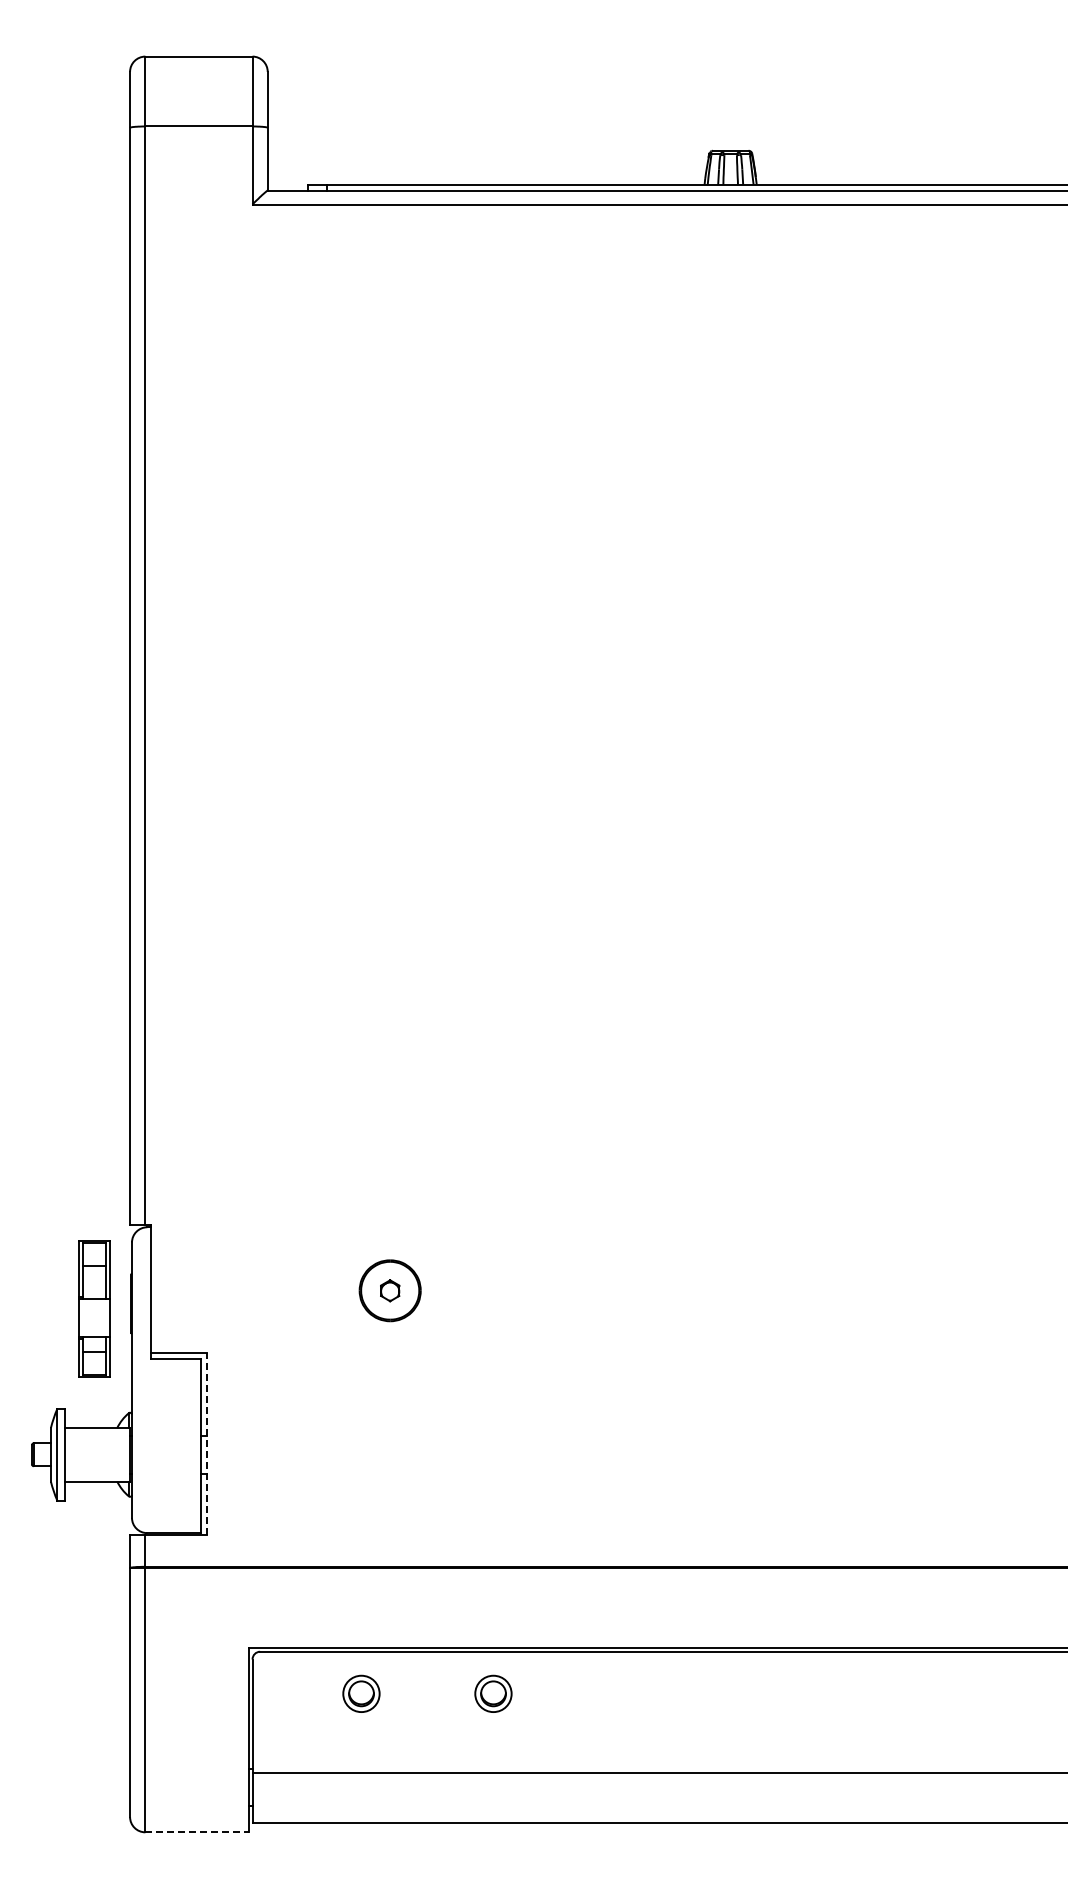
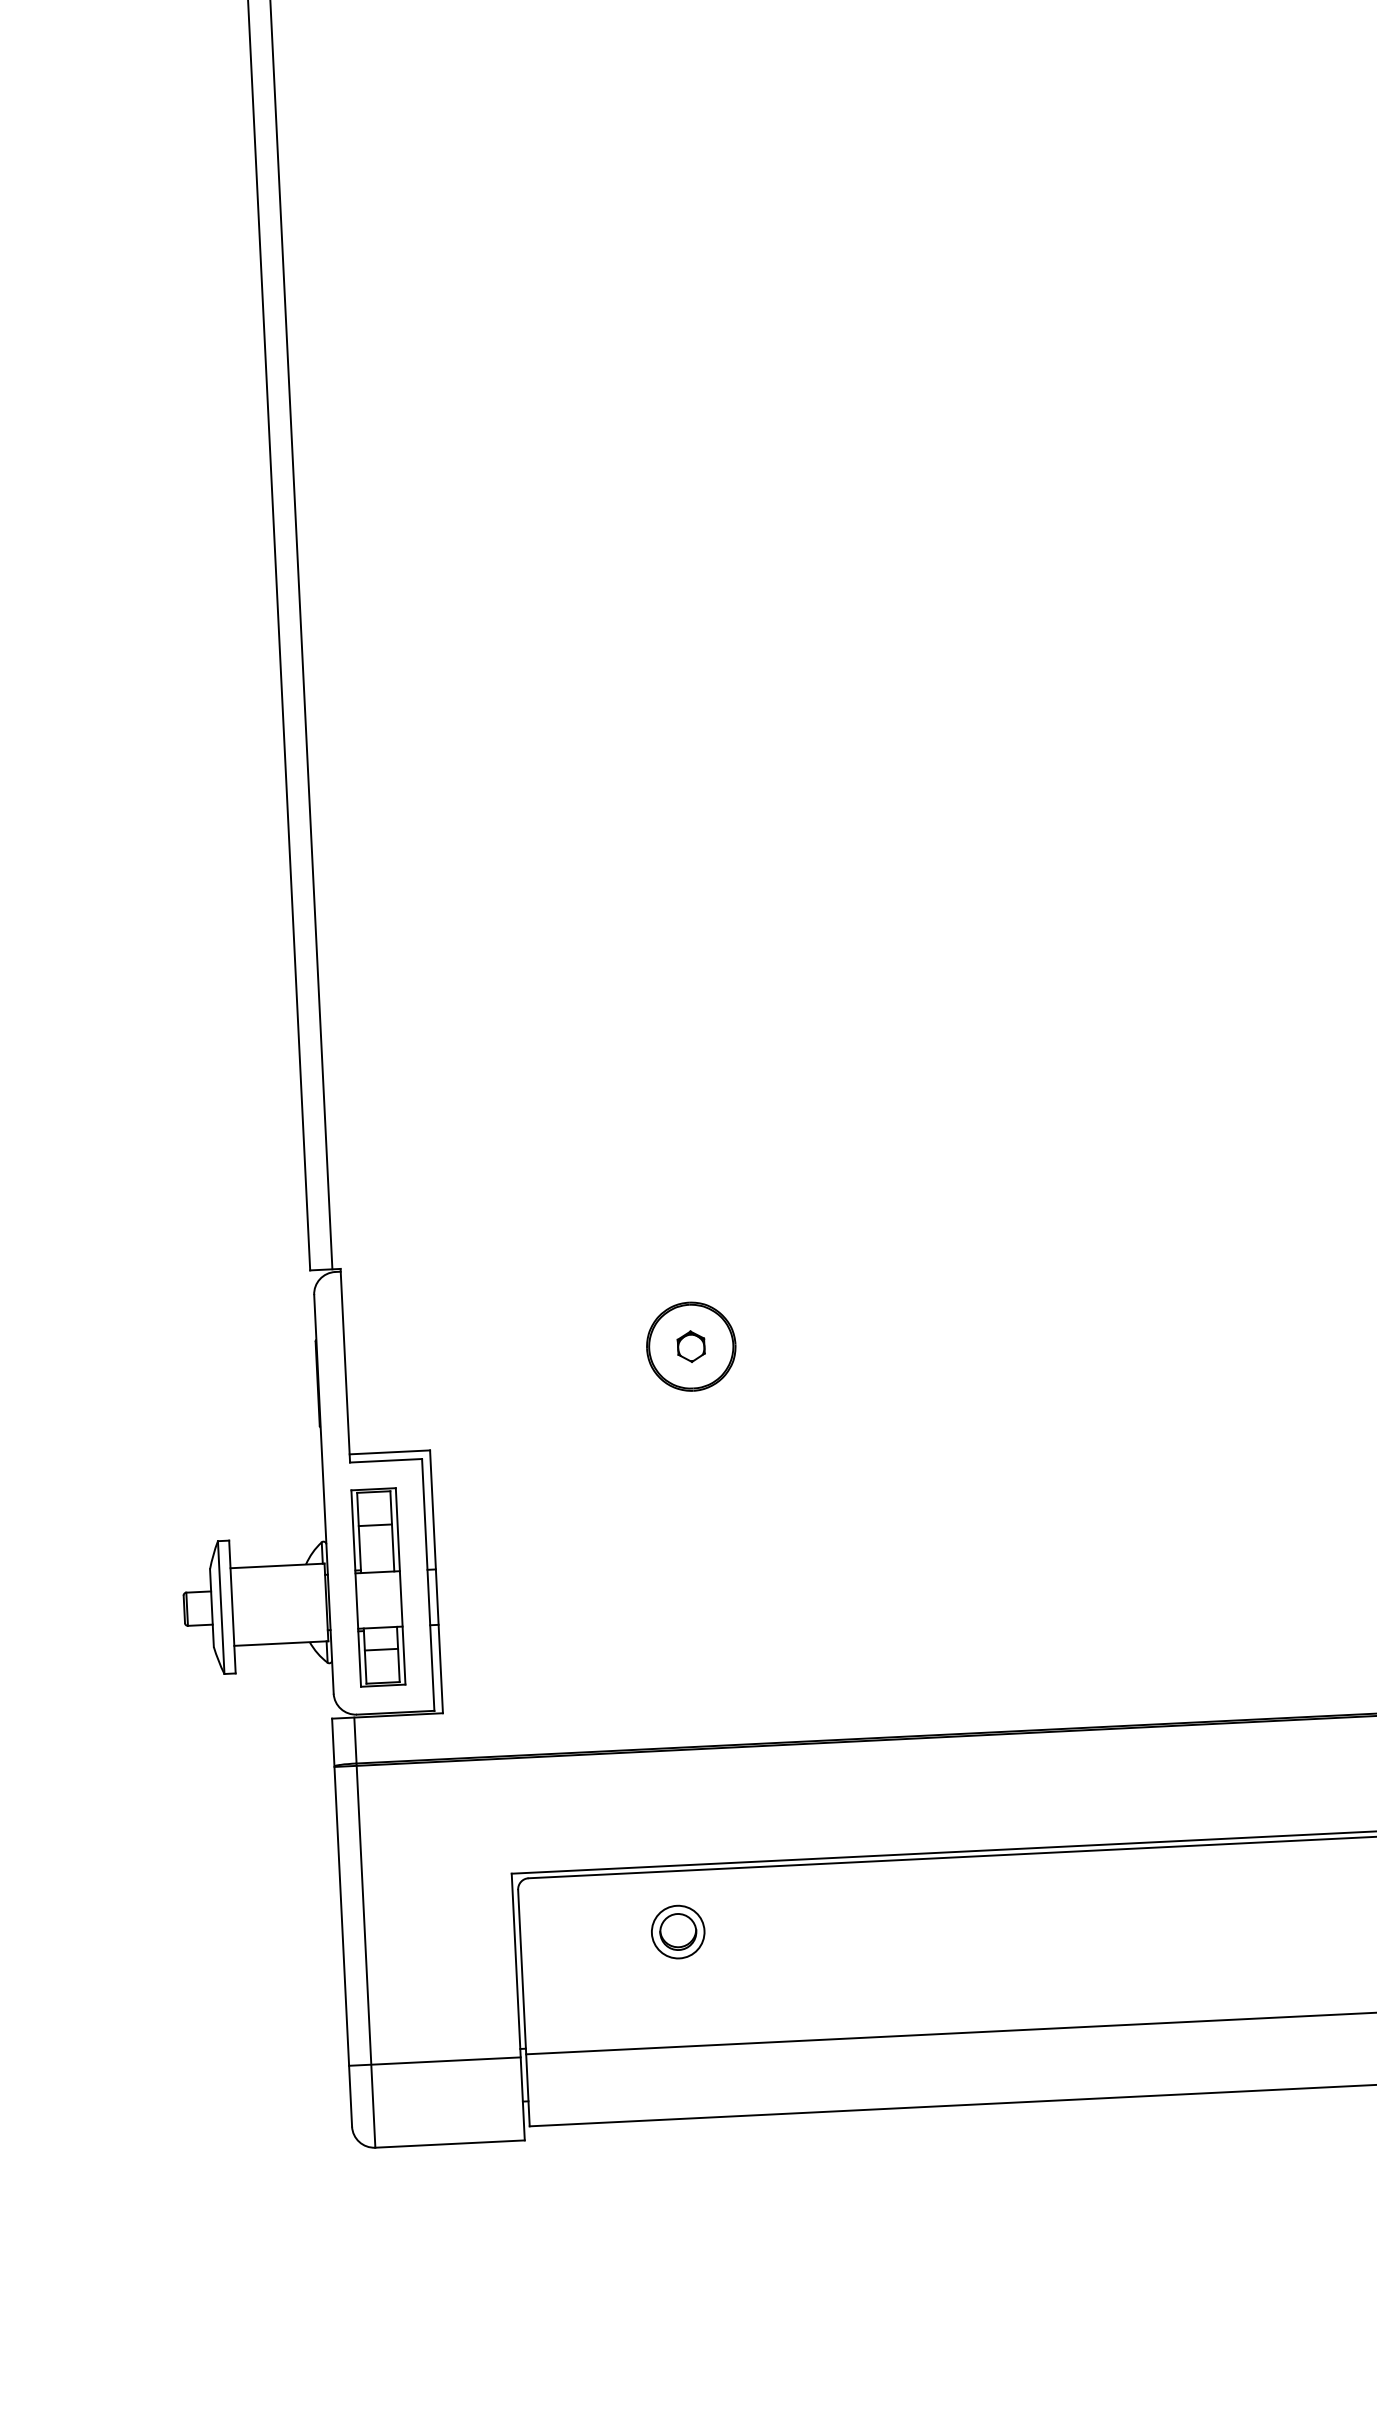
part: (94, 1308) -> (378, 1586), moved
line: (206, 1444) -> (436, 1582), dashed -> solid
part: (493, 1693) -> (869, 1922), removed
line: (189, 1774) -> (435, 2060), added
line: (197, 1832) -> (450, 2144), dashed -> solid

